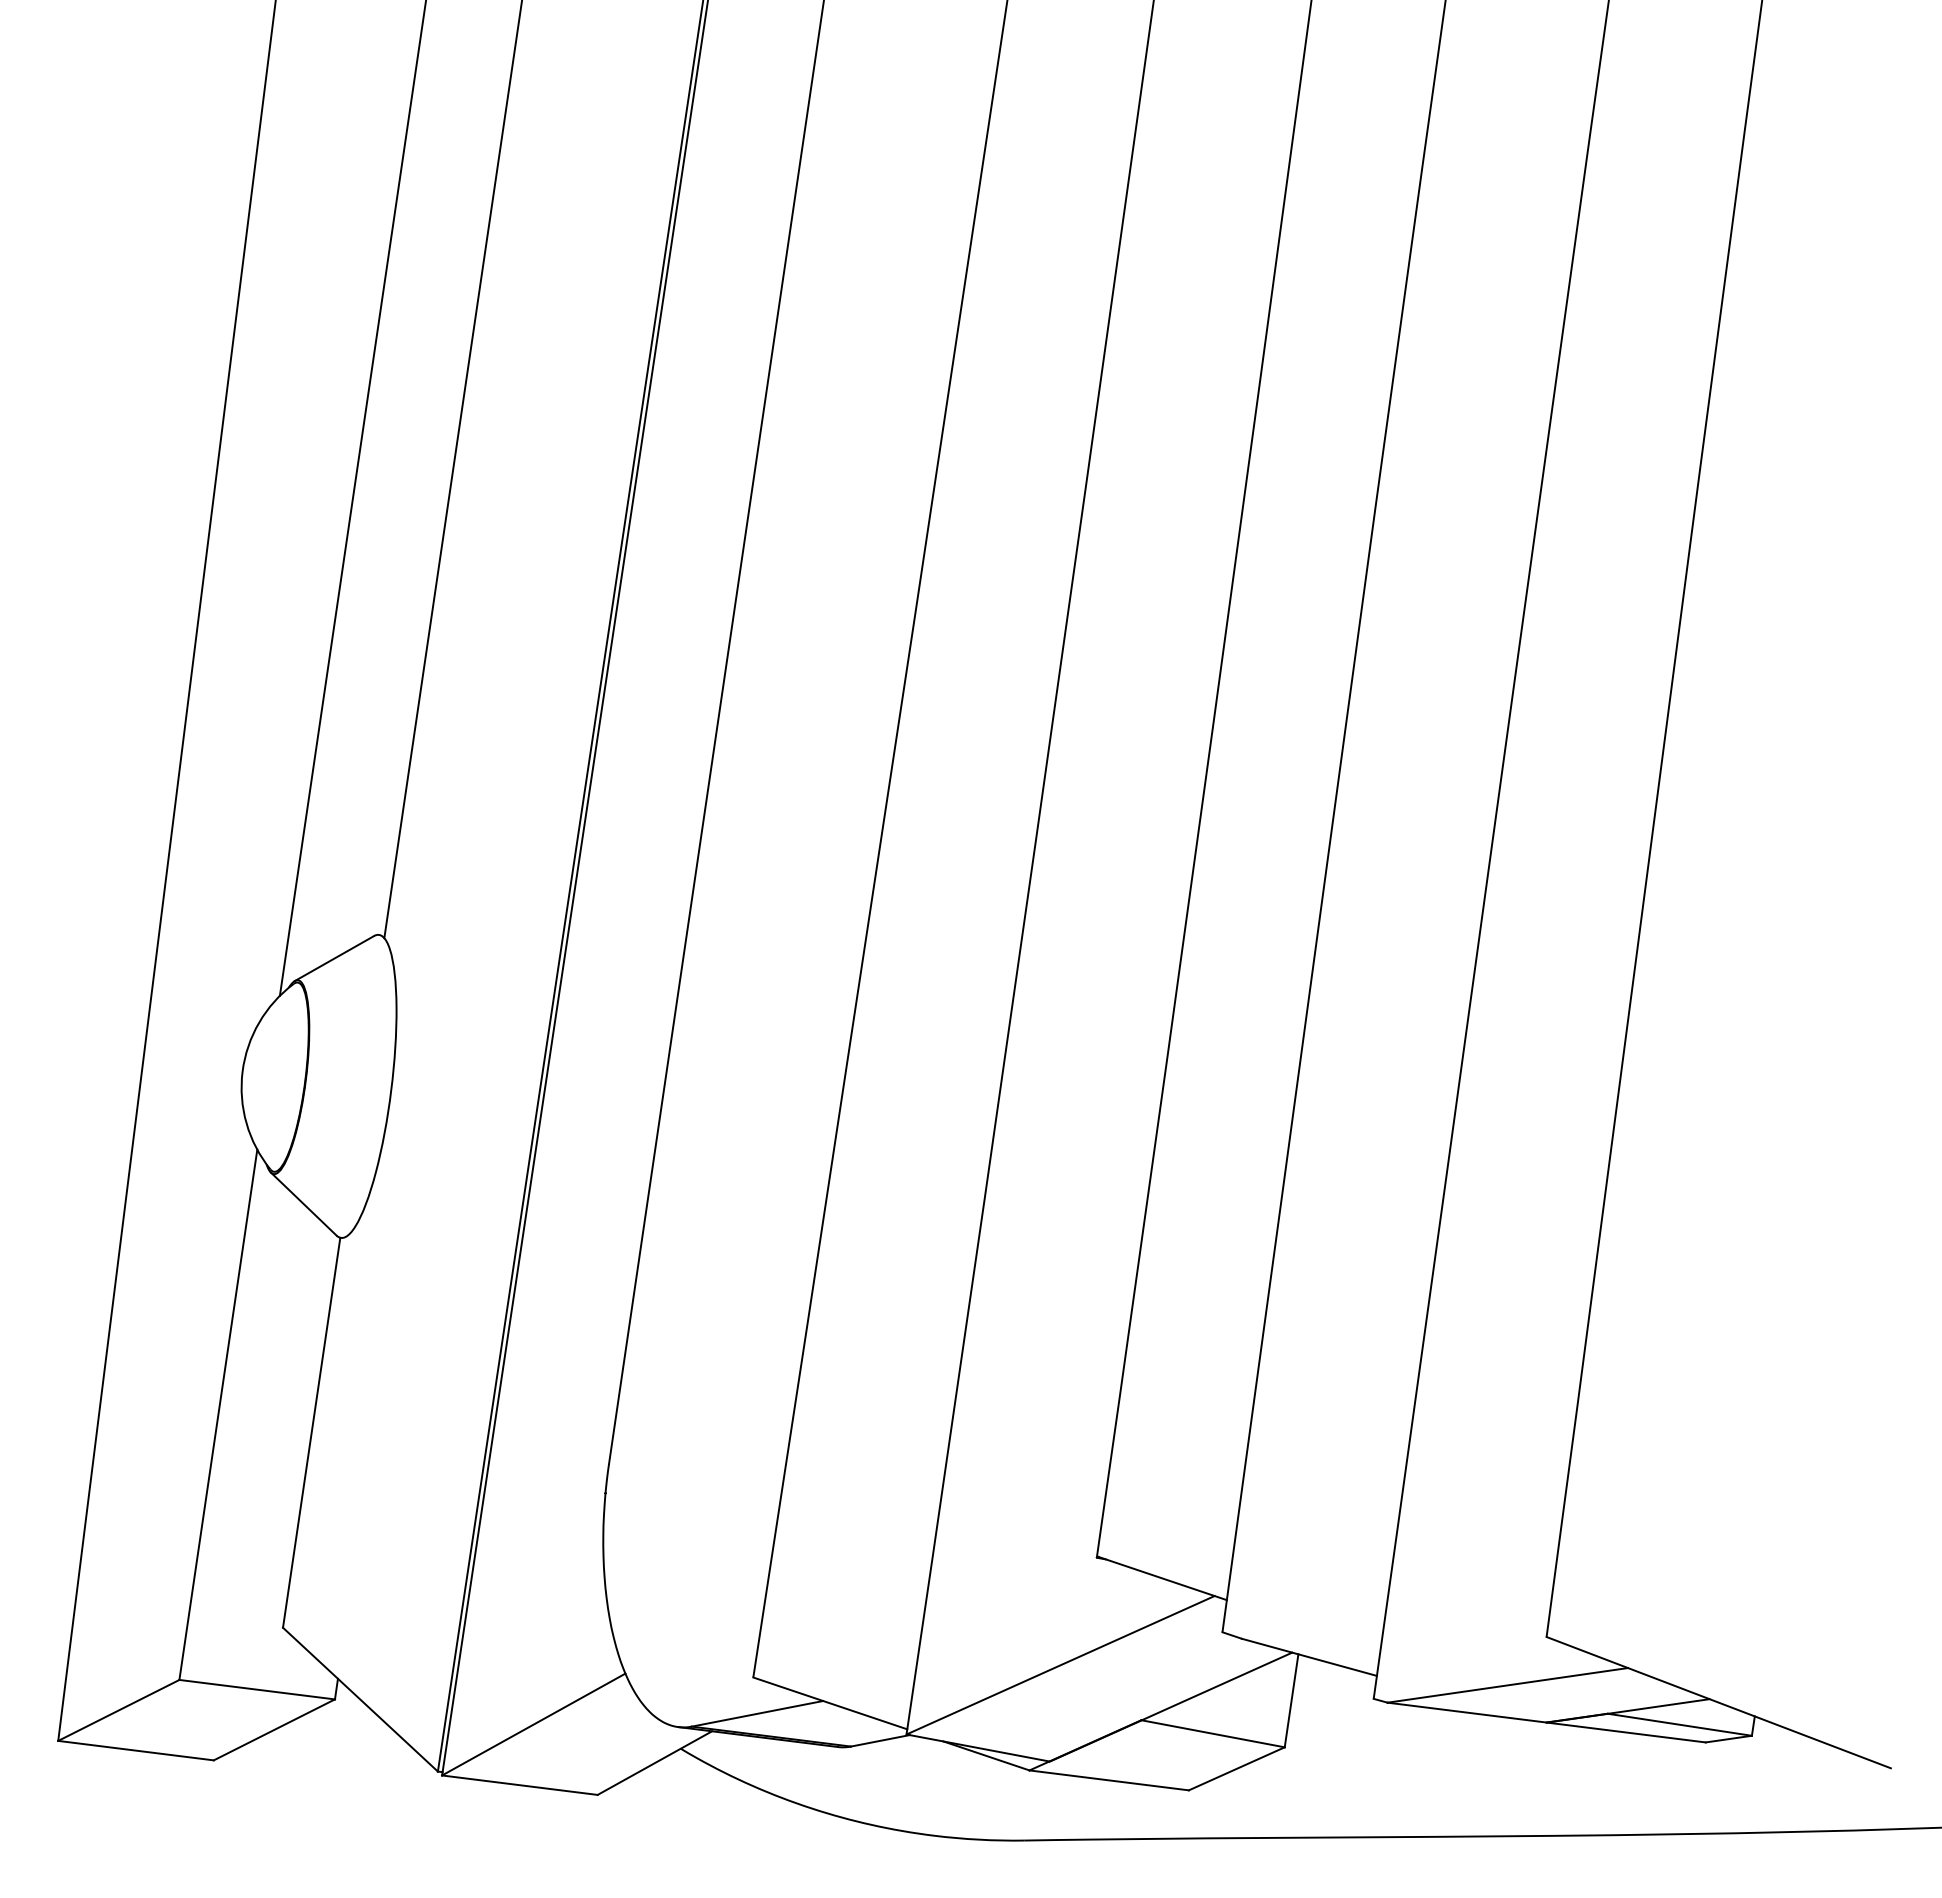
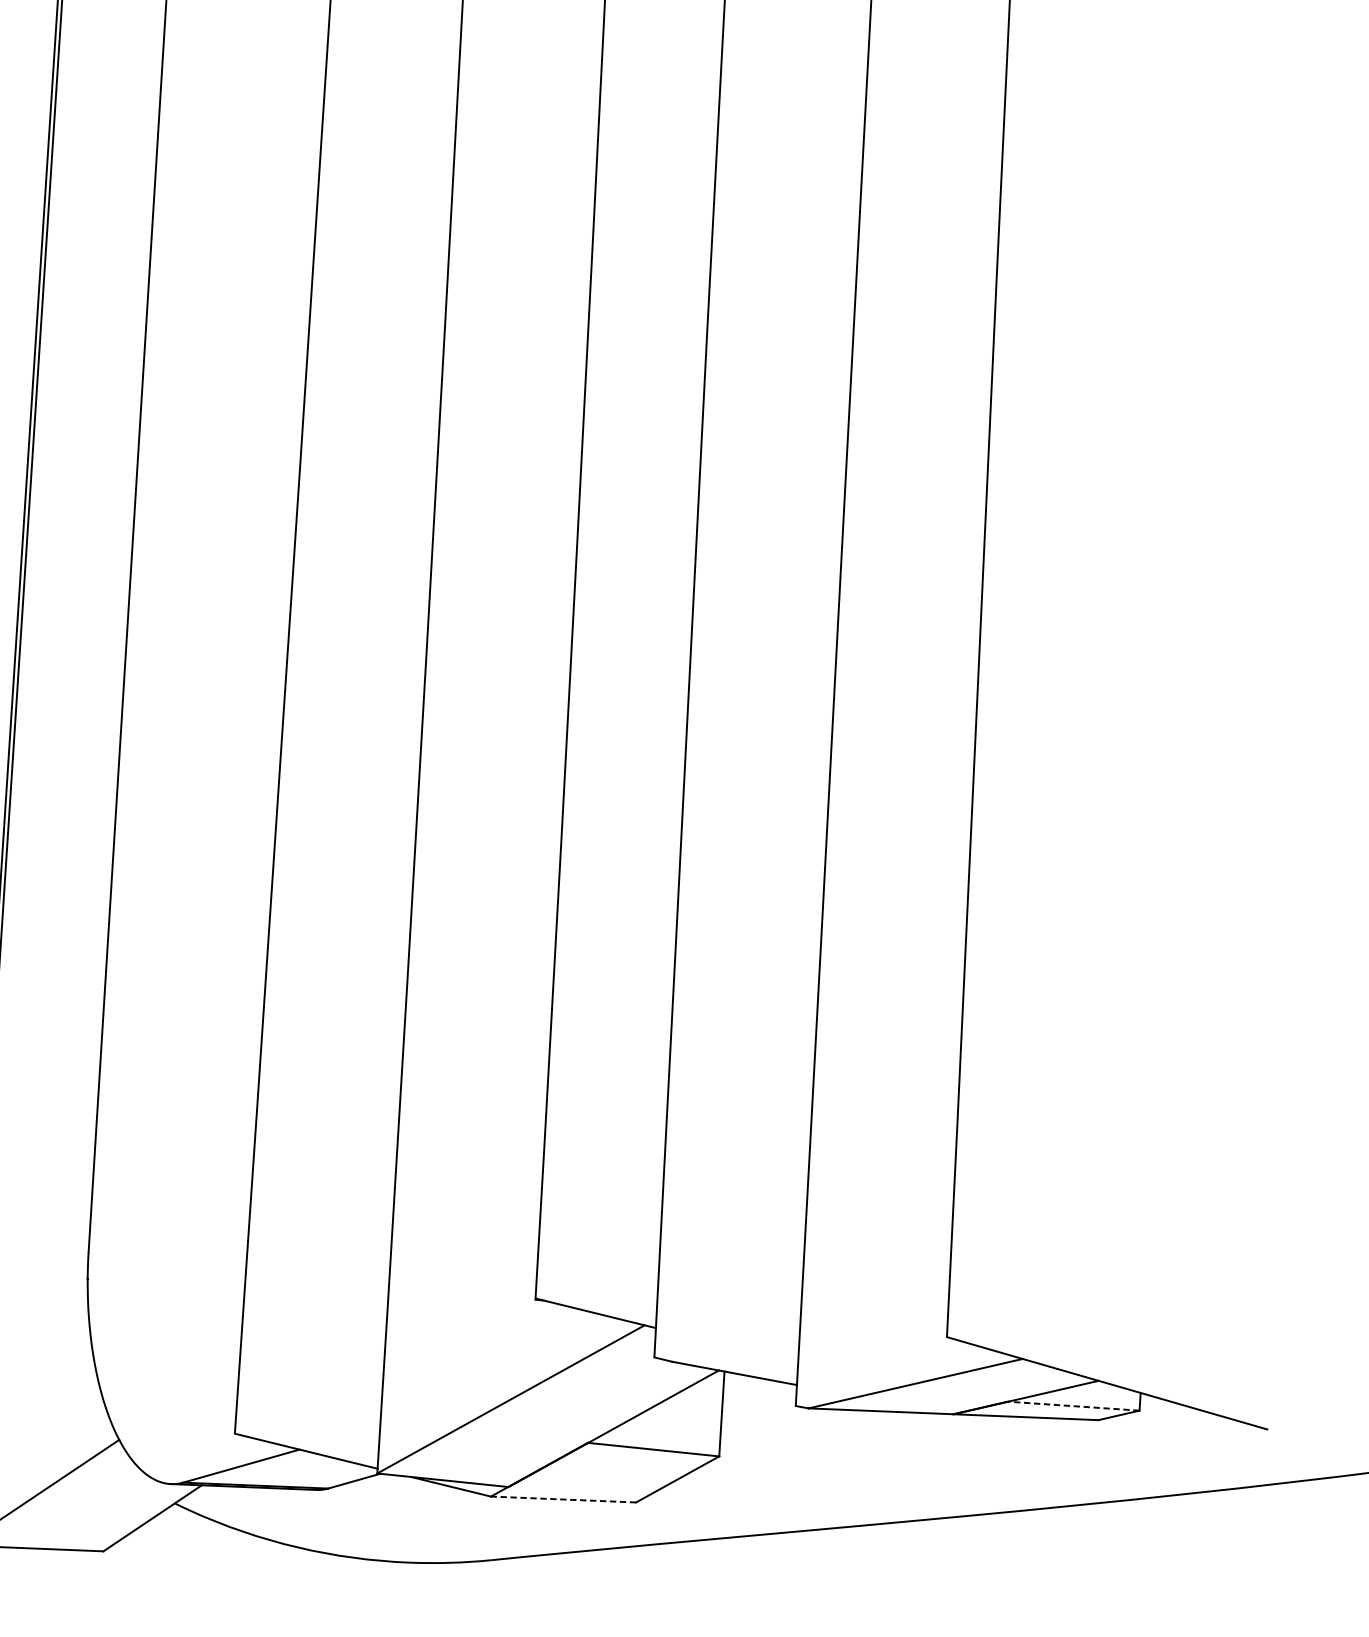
line: (1679, 1724) -> (1073, 1405), solid -> dashed
line: (1108, 1780) -> (562, 1499), solid -> dashed

